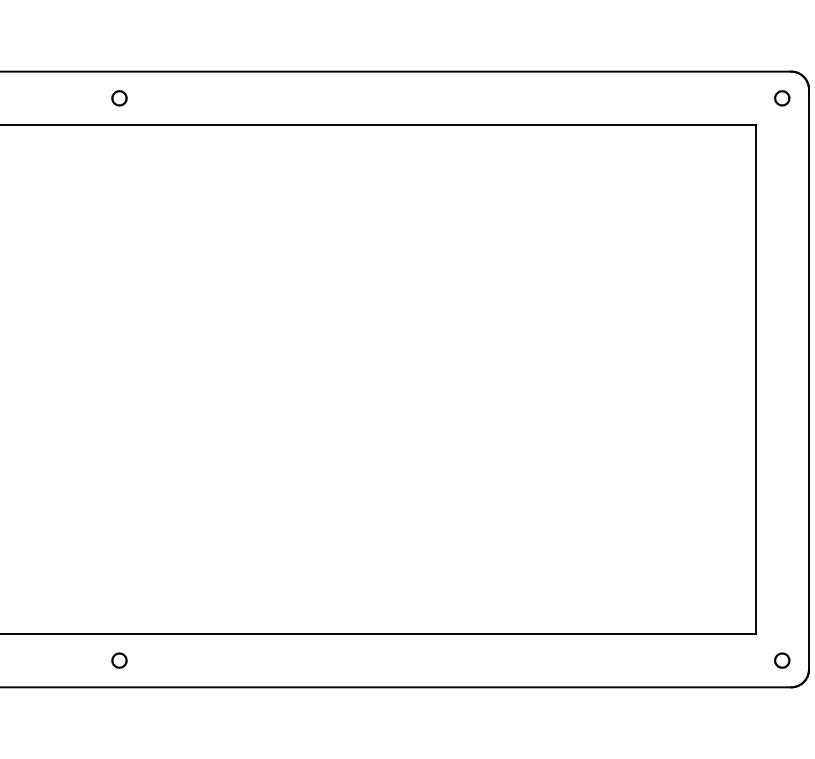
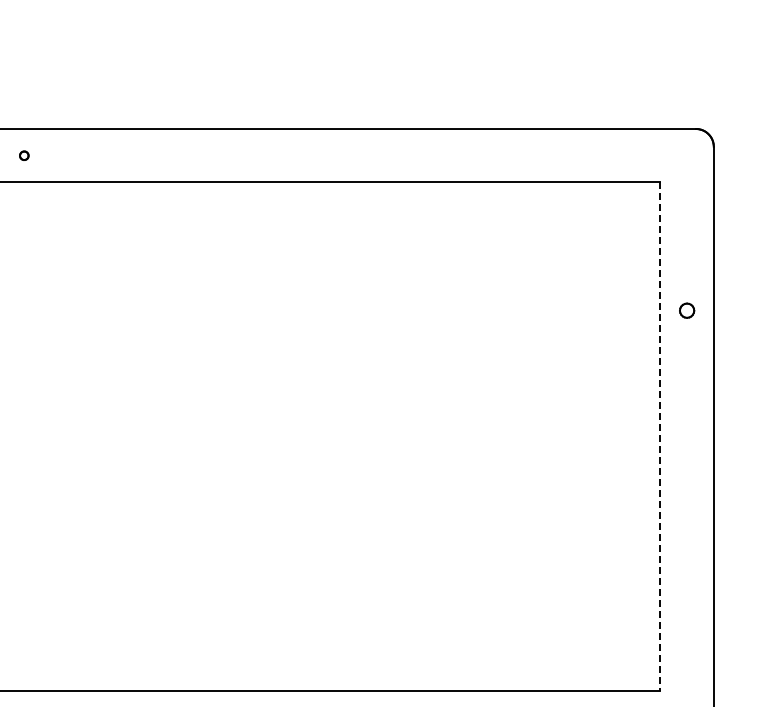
part: (119, 98) -> (24, 155), size x0.6
part: (782, 98) -> (687, 310), moved
line: (755, 379) -> (660, 436), solid -> dashed

